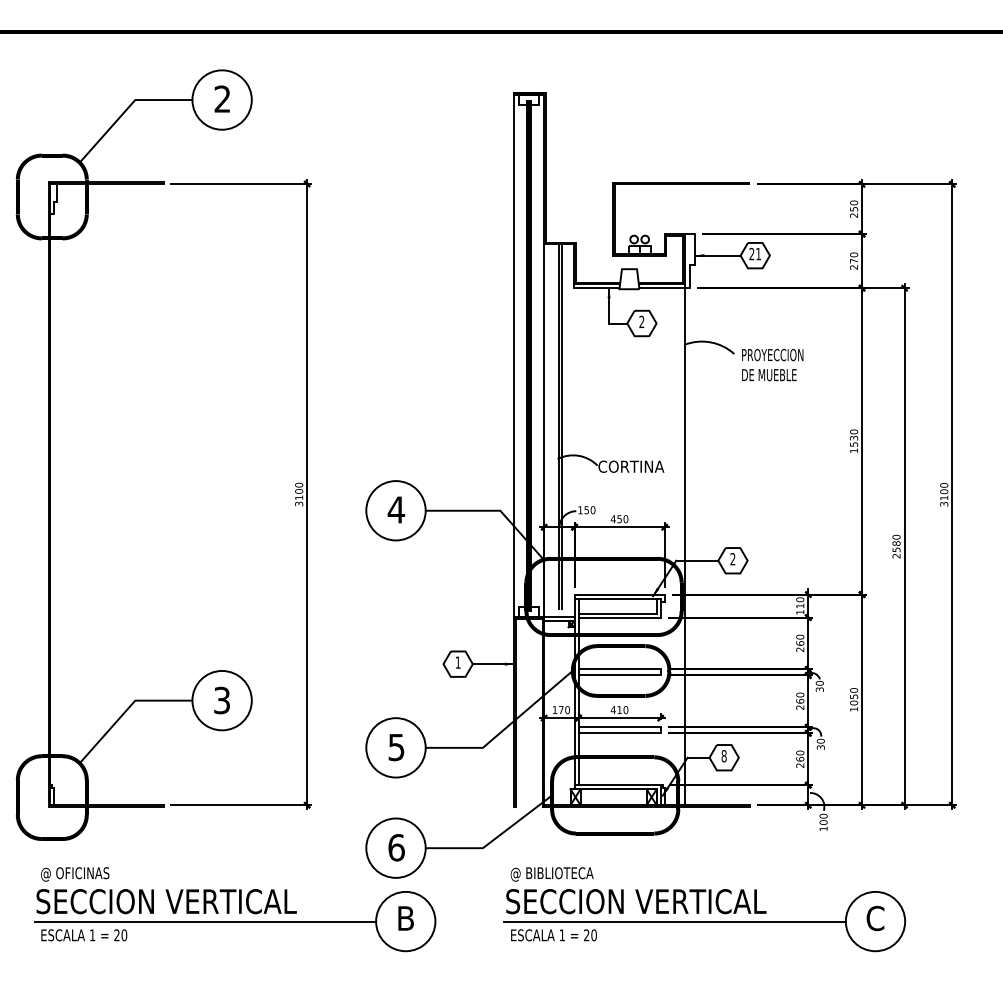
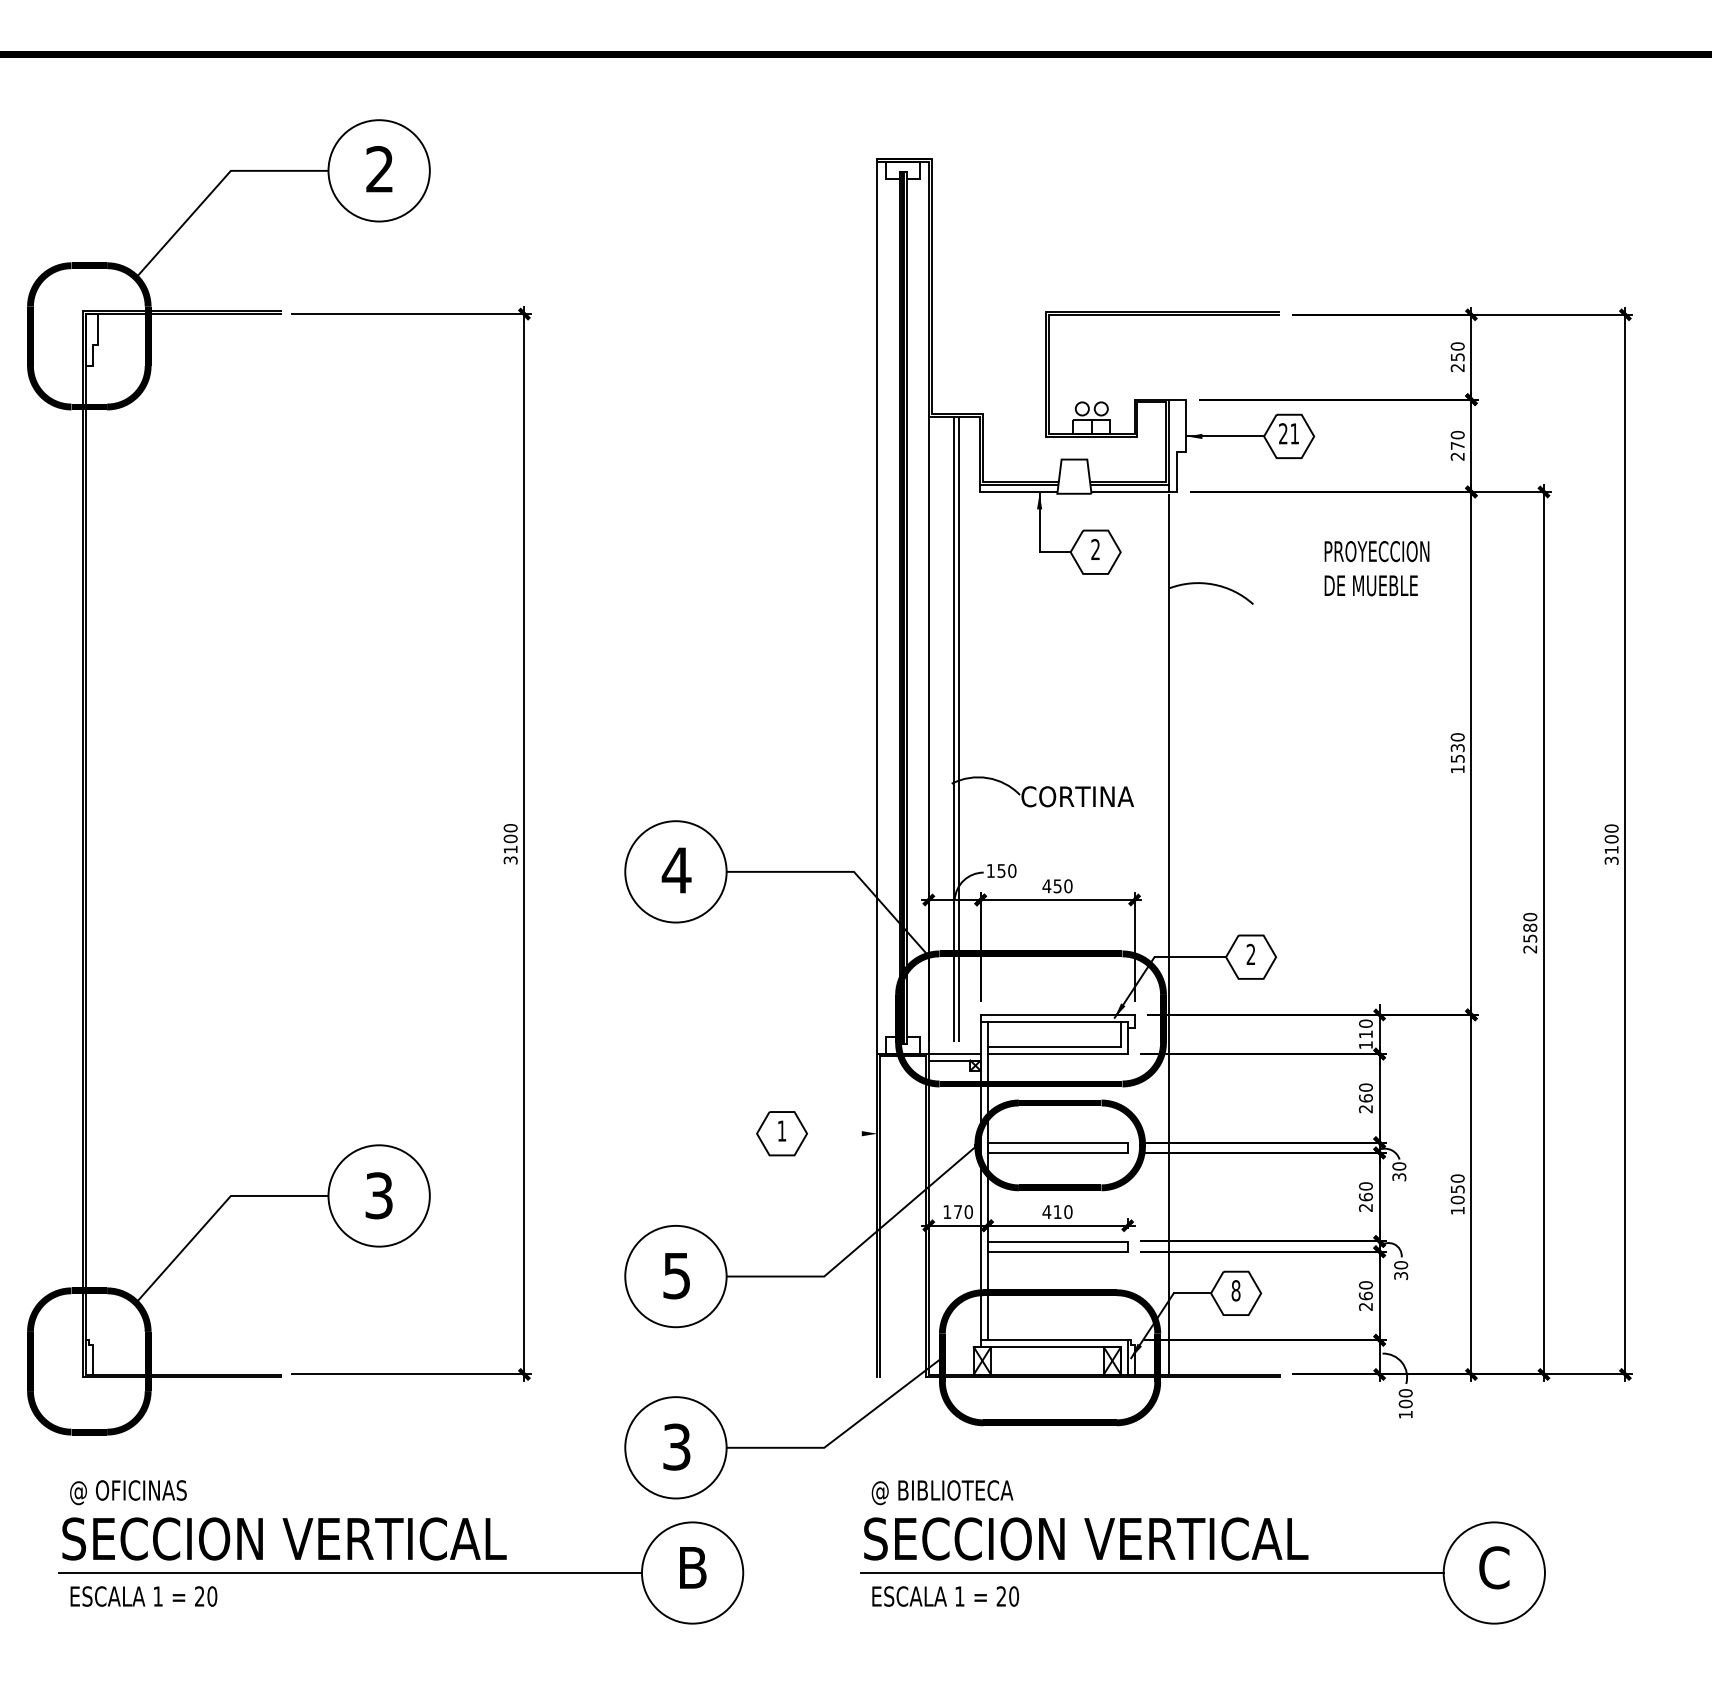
text: (772, 365) -> (1376, 569), moved
line: (493, 664) -> (842, 1134), removed
text: (396, 847) -> (676, 1446), 6 -> 3

